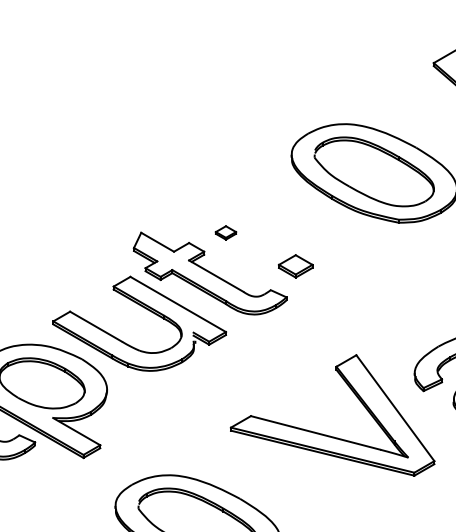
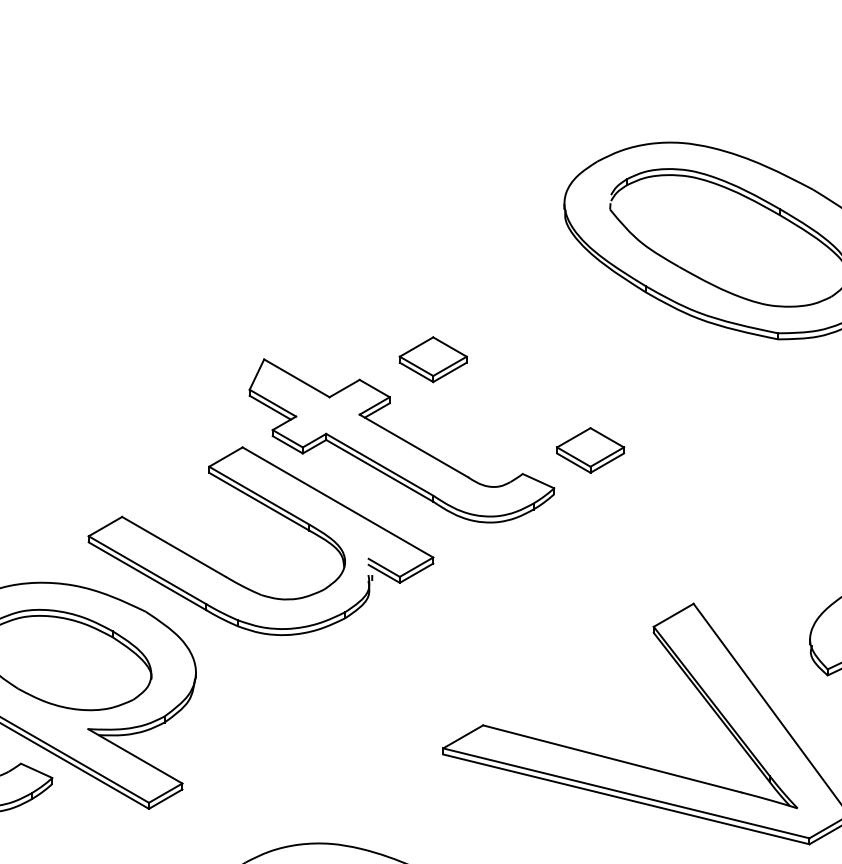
part: (225, 232) -> (432, 358), size x1.67
part: (295, 266) -> (590, 450), moved

